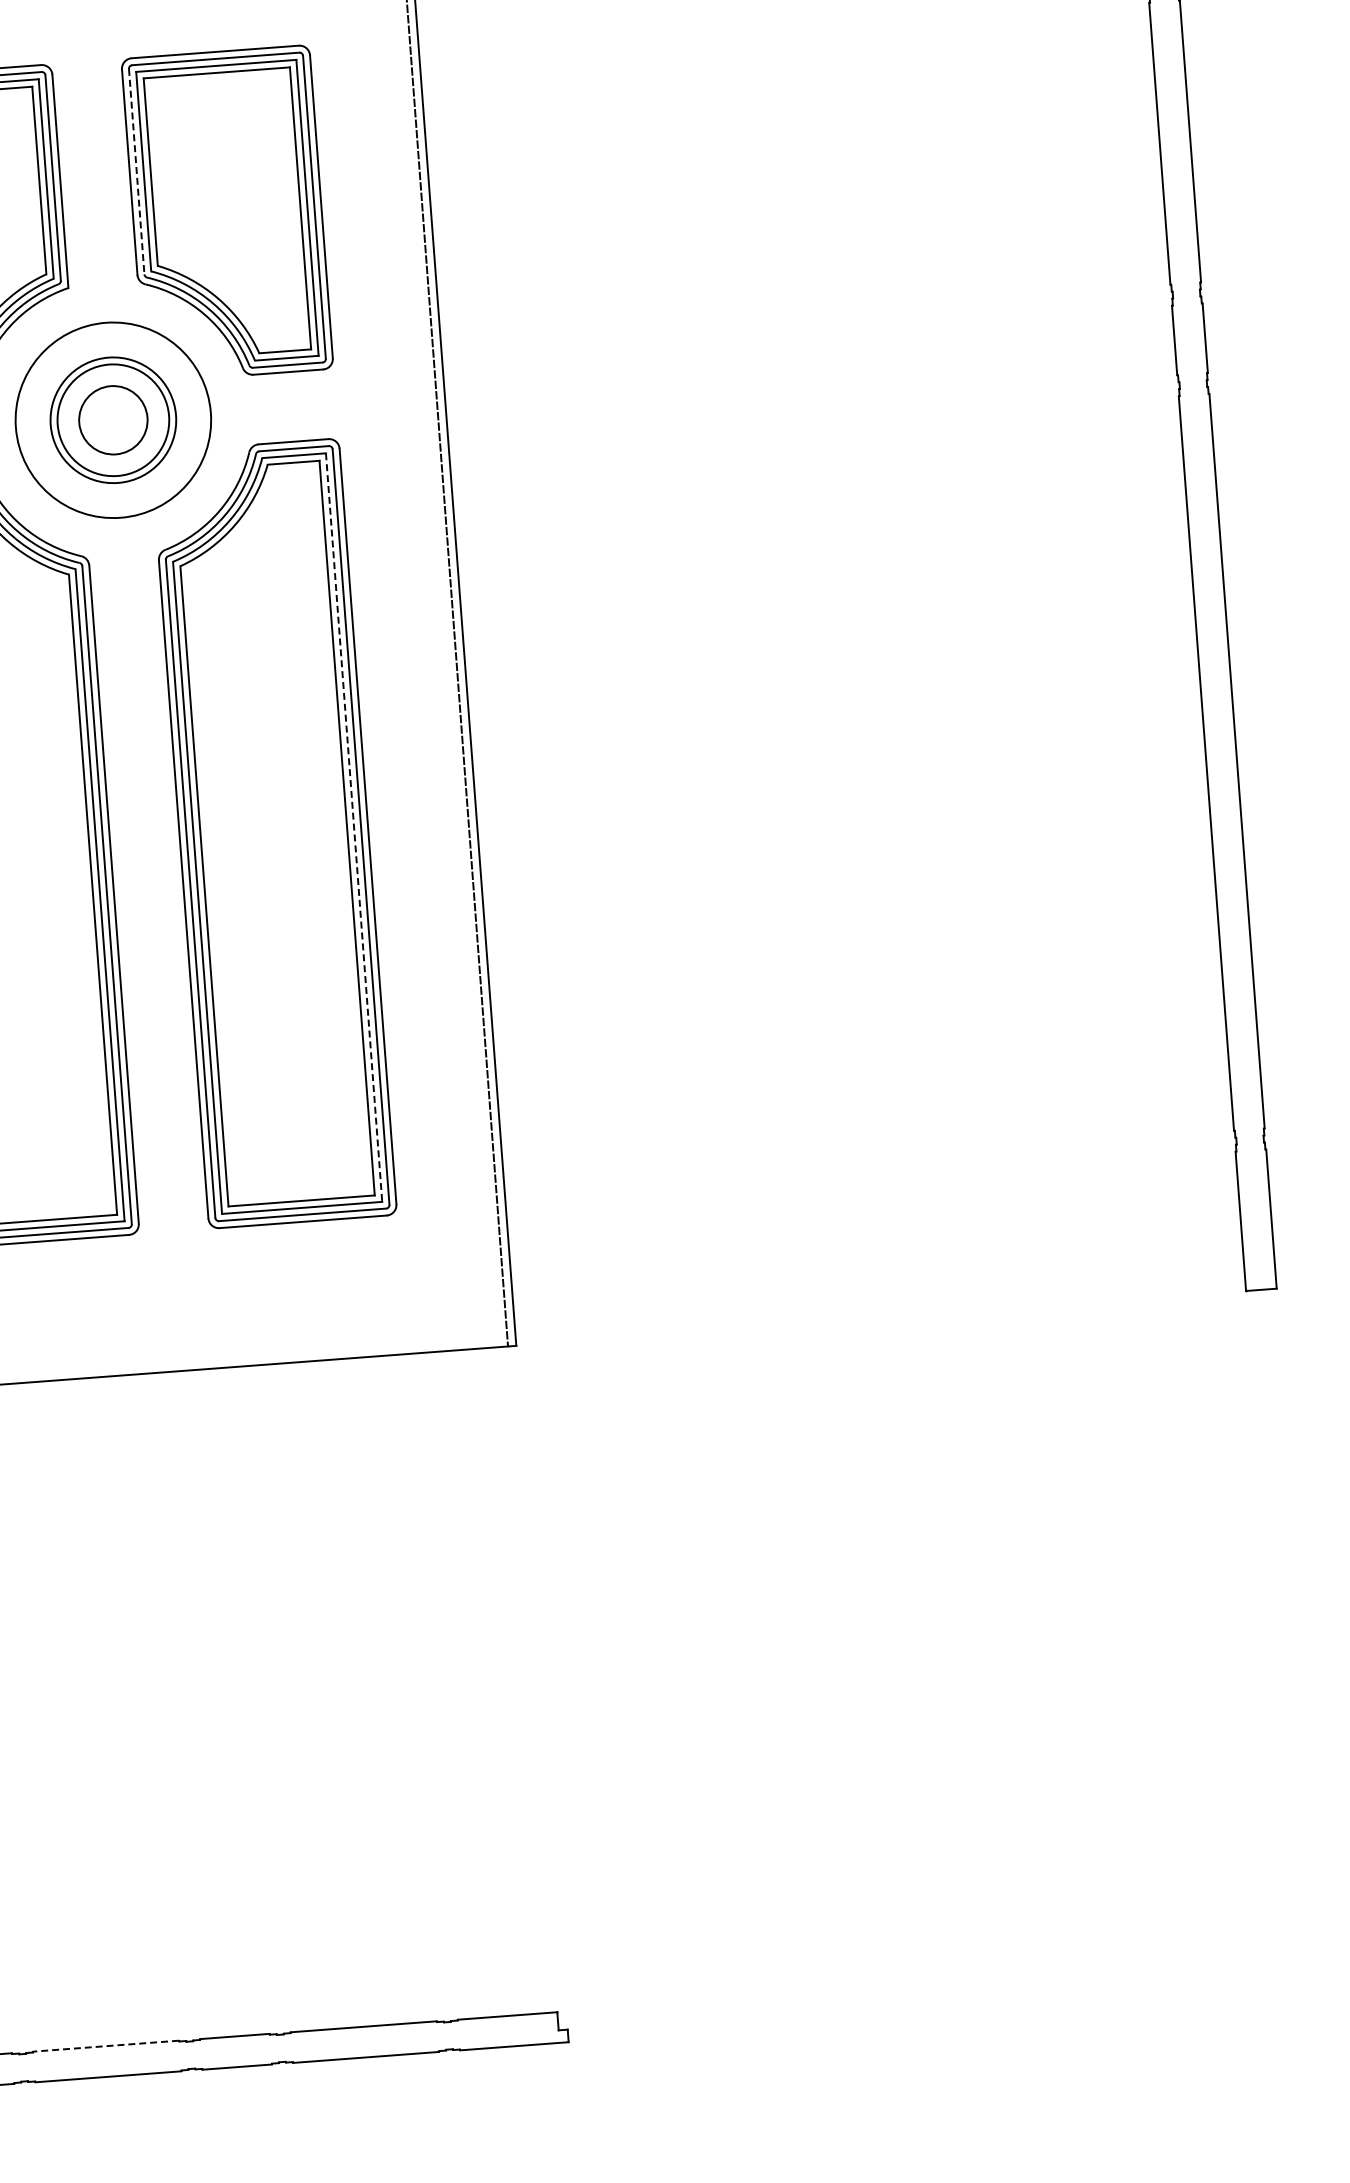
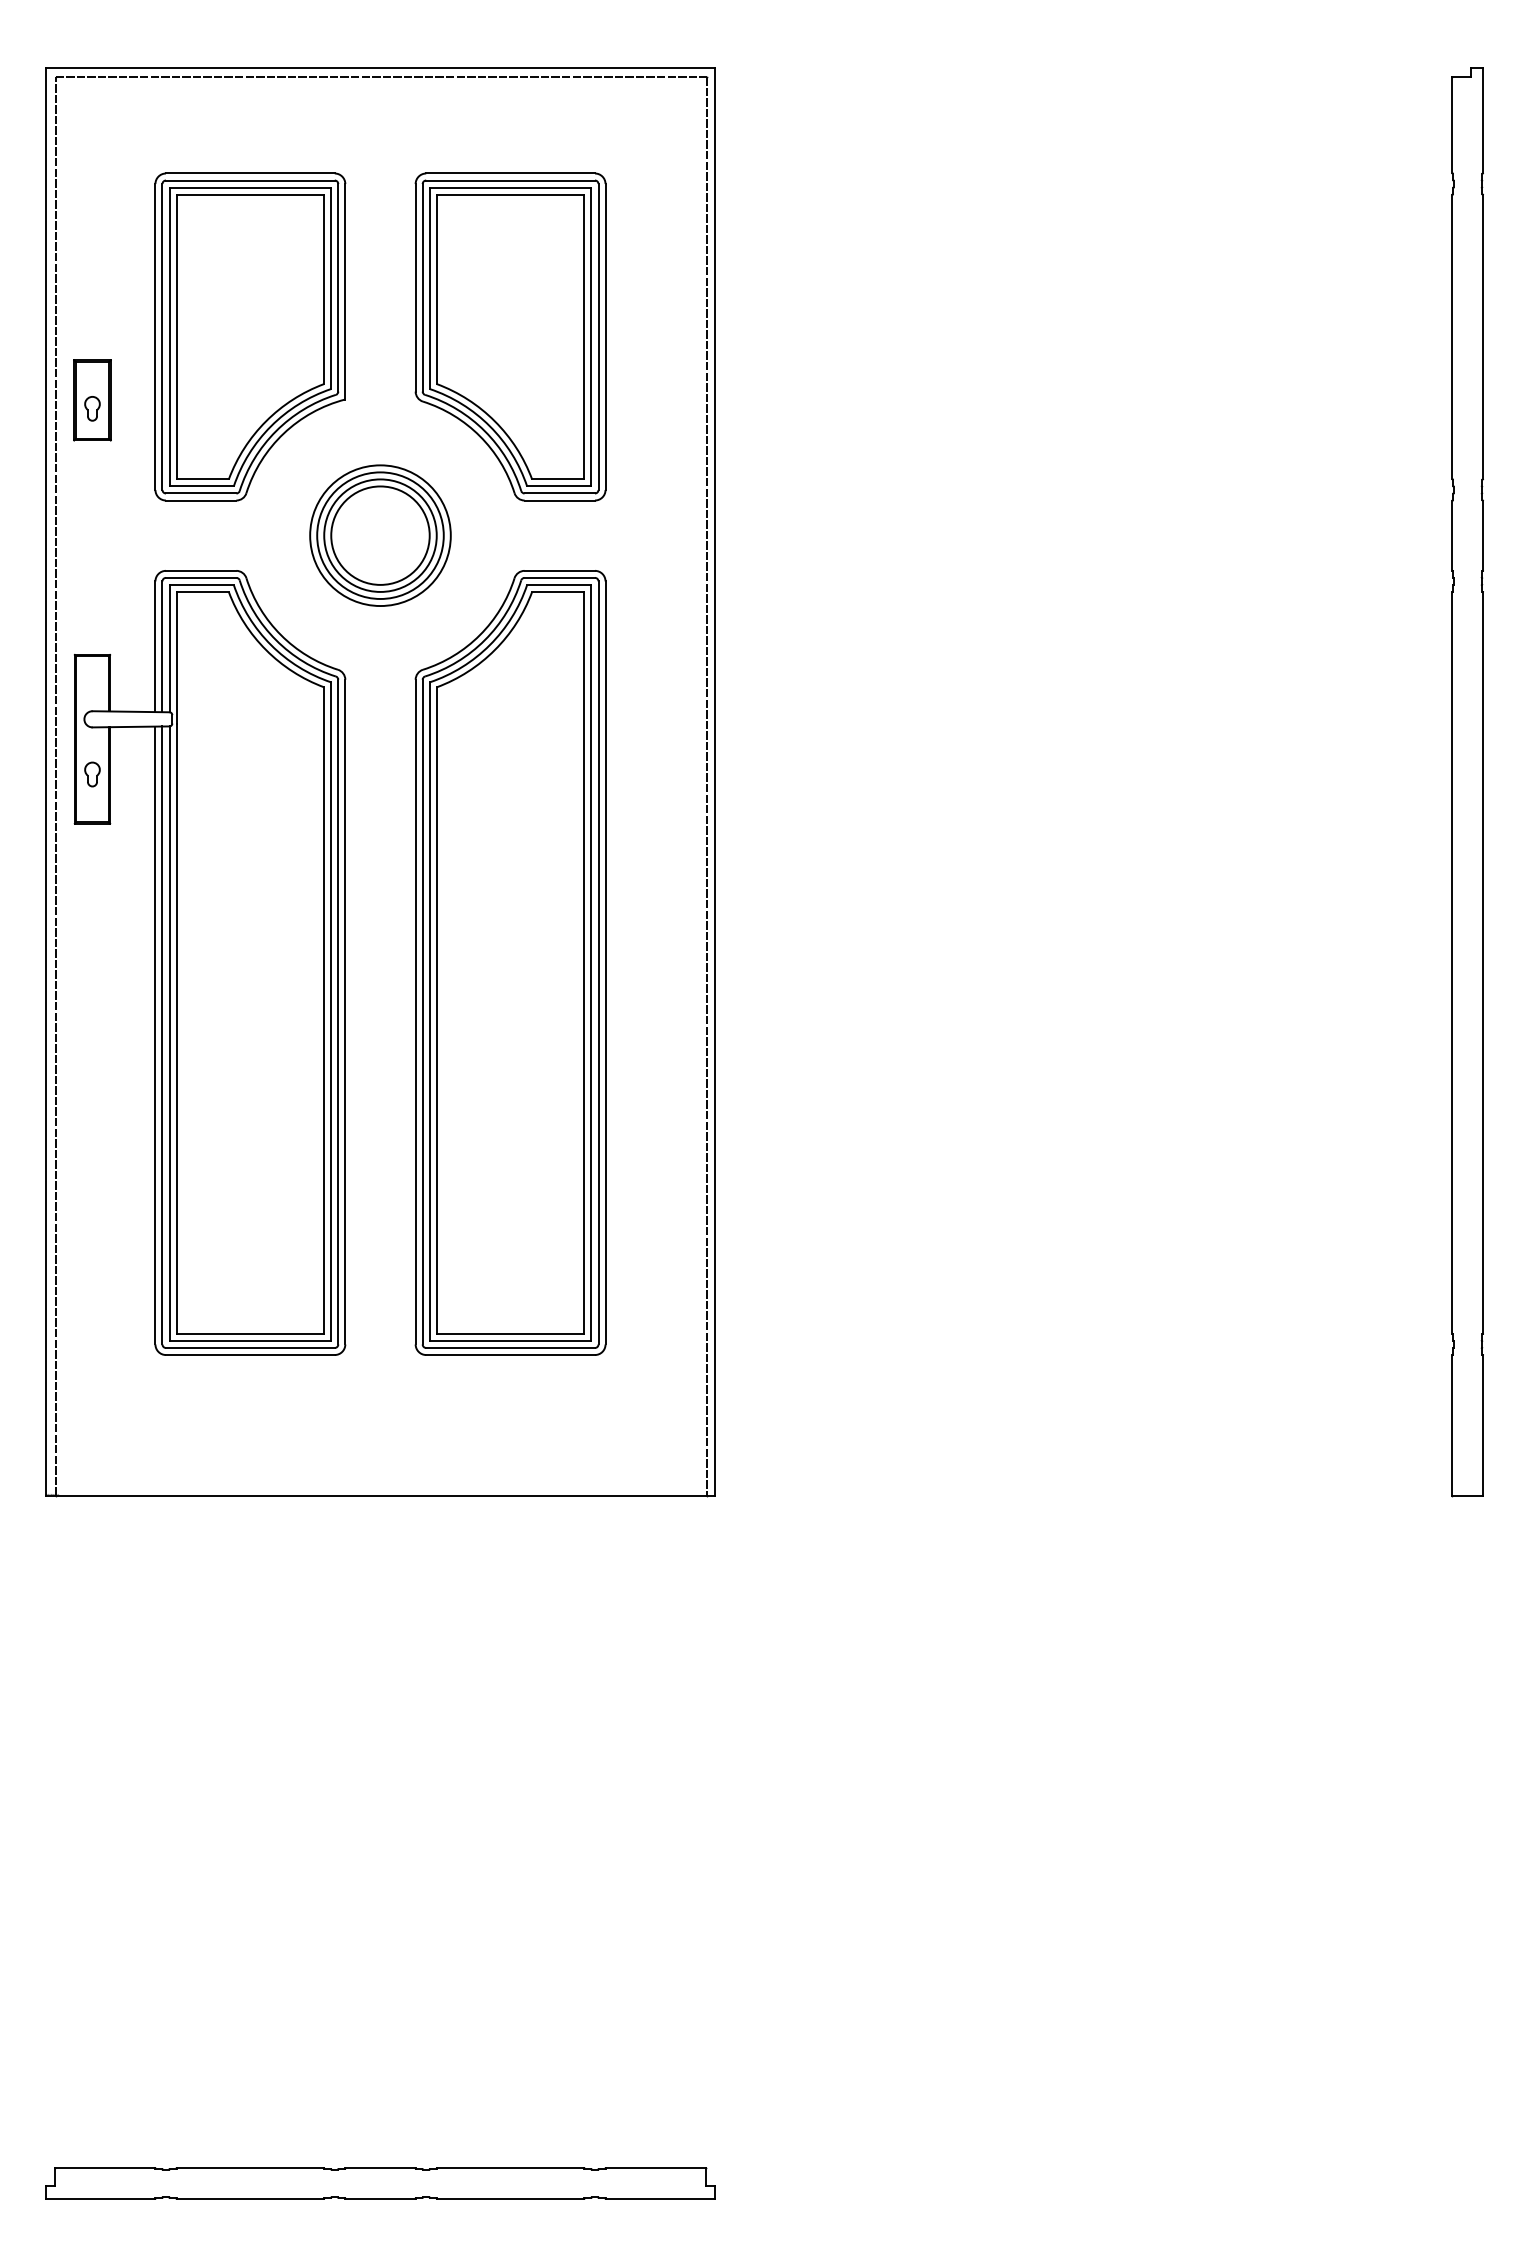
line: (136, 171) -> (422, 287), dashed -> solid
circle: (113, 420) -> (380, 535), size x0.71
circle: (113, 420) -> (380, 535), size x1.43
line: (354, 828) -> (591, 963), dashed -> solid
line: (105, 2046) -> (249, 2168), dashed -> solid

